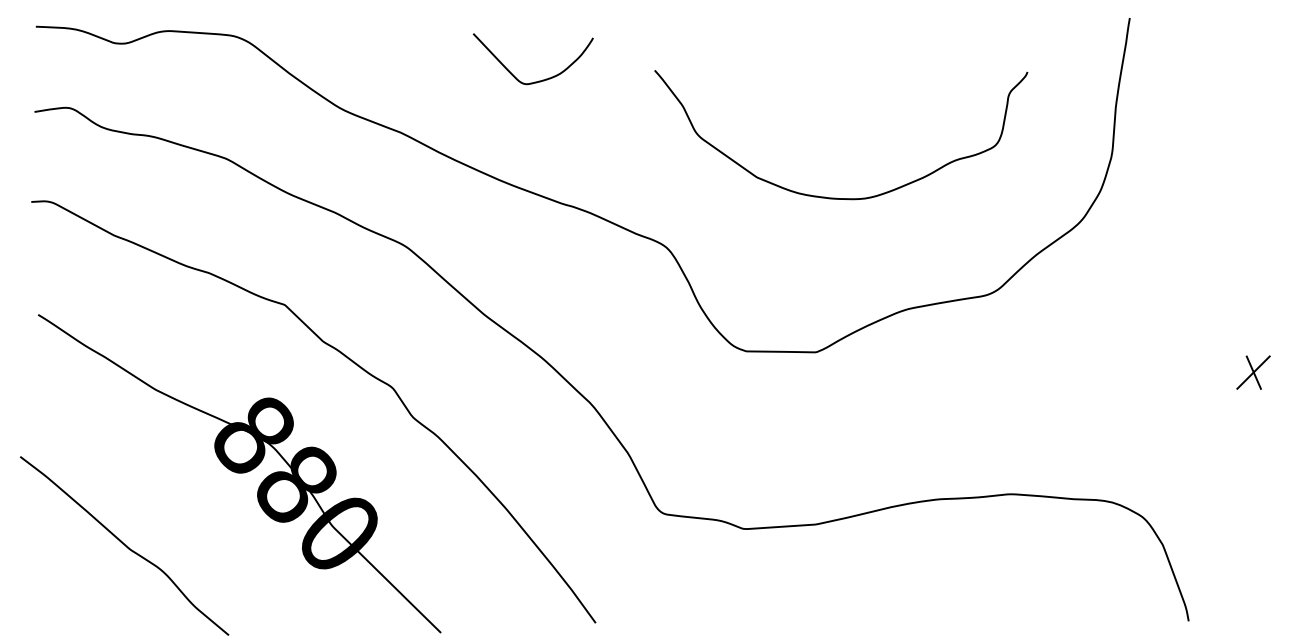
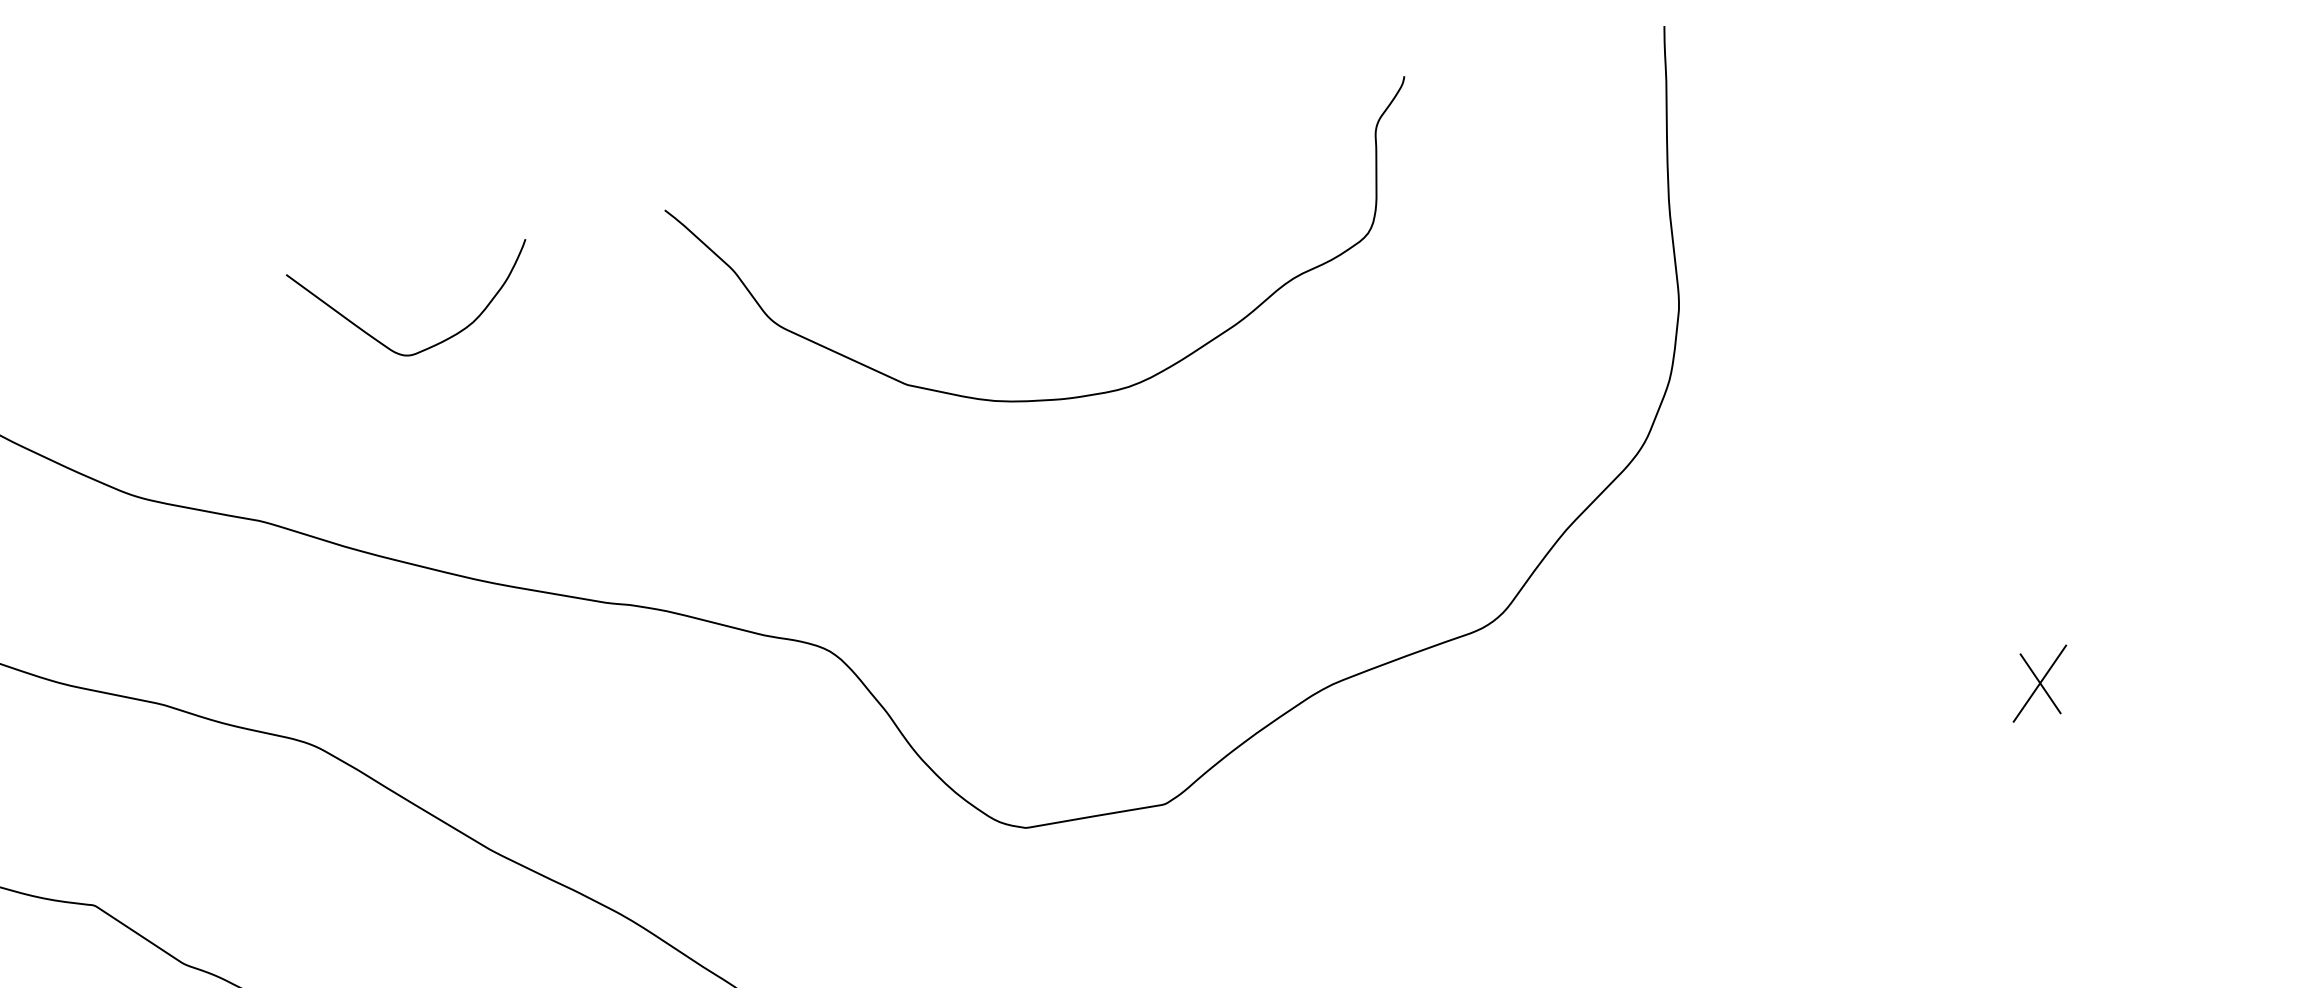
curve: (538, 80) -> (432, 343), moved
curve: (836, 197) -> (1071, 395), moved

